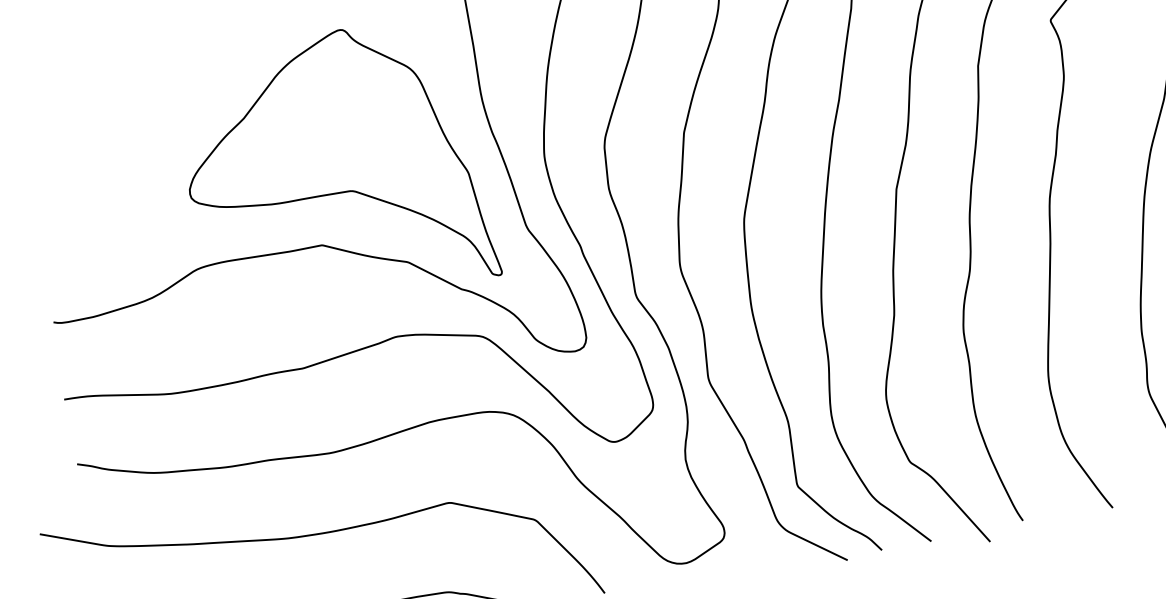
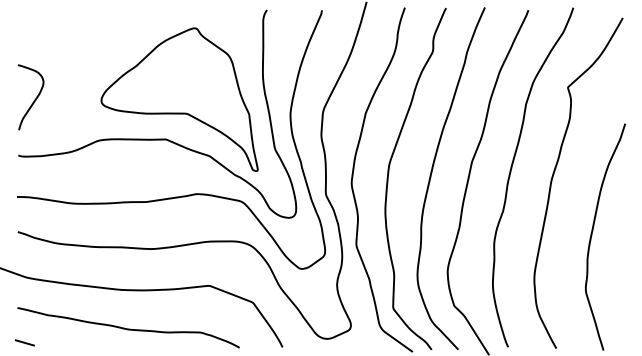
curve: (65, 213) -> (34, 99), added

